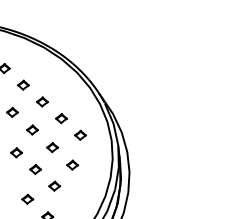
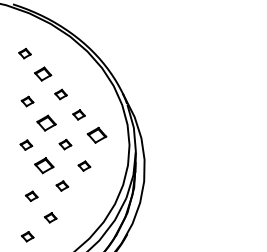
part: (22, 84) -> (42, 73), size x1.4
part: (32, 129) -> (46, 122), size x1.6
part: (80, 135) -> (96, 135), size x1.6
part: (35, 169) -> (44, 165), size x1.6

